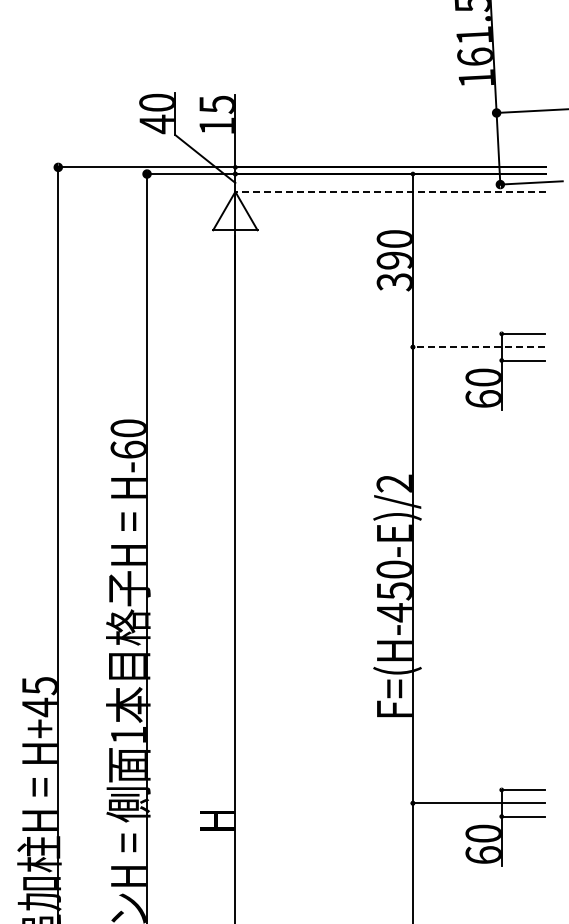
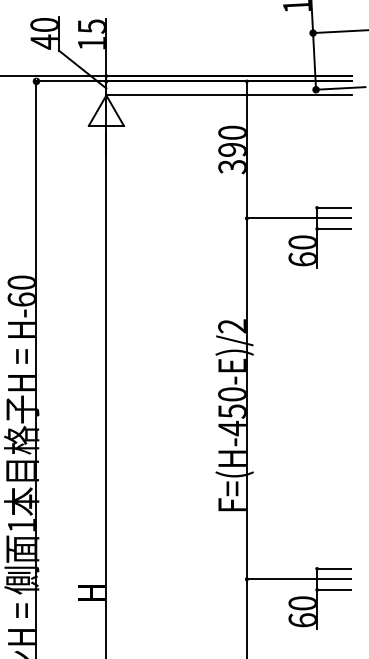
line: (389, 191) -> (228, 95), dashed -> solid
line: (478, 347) -> (298, 218), dashed -> solid

